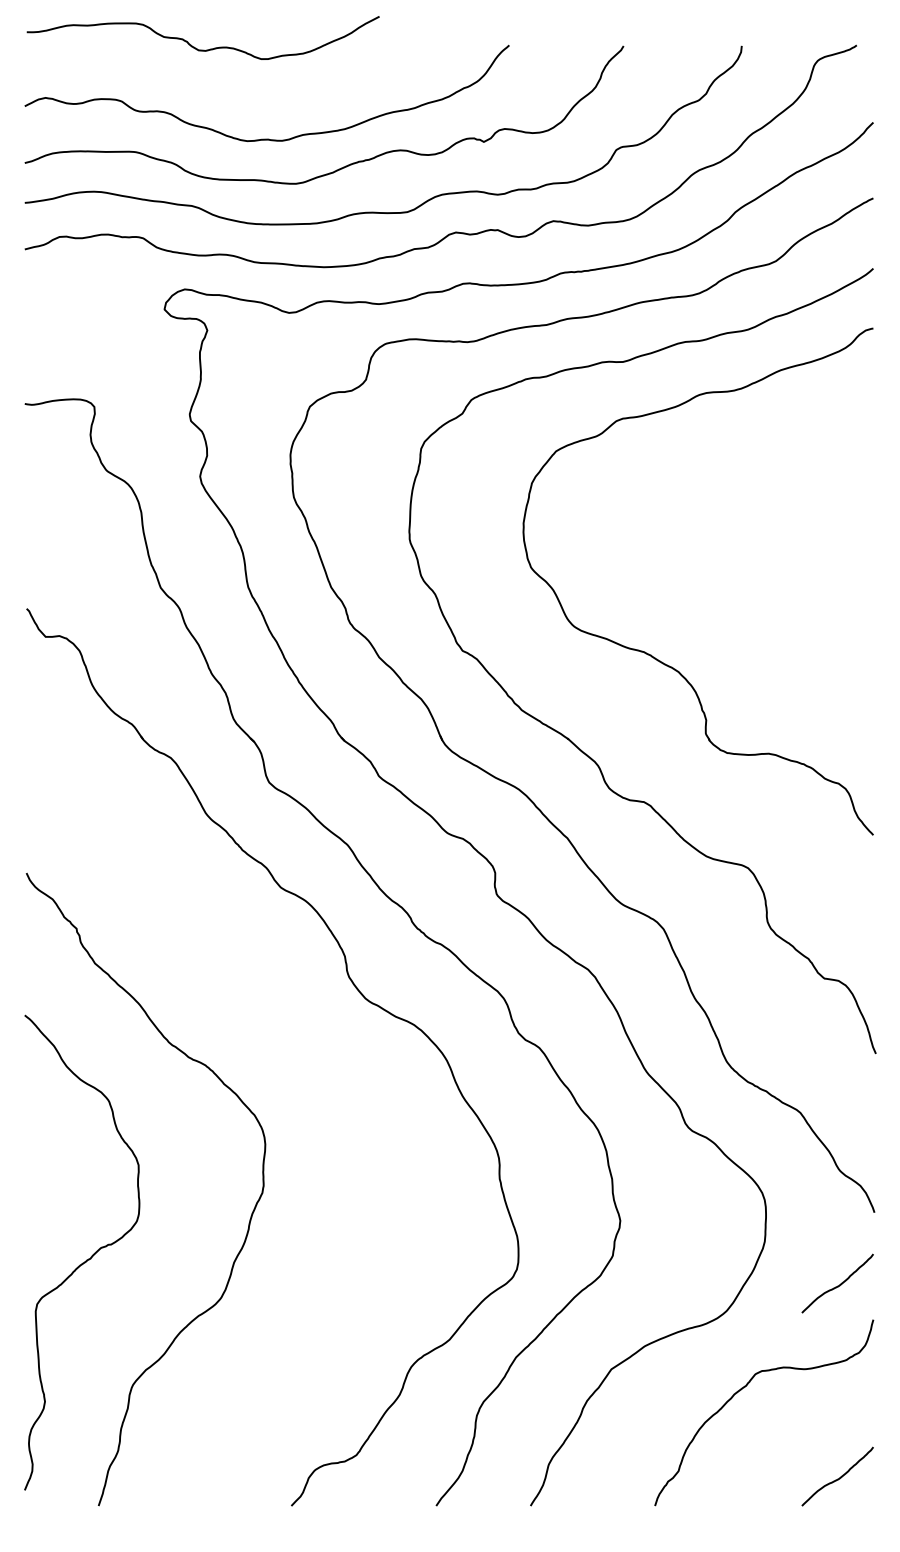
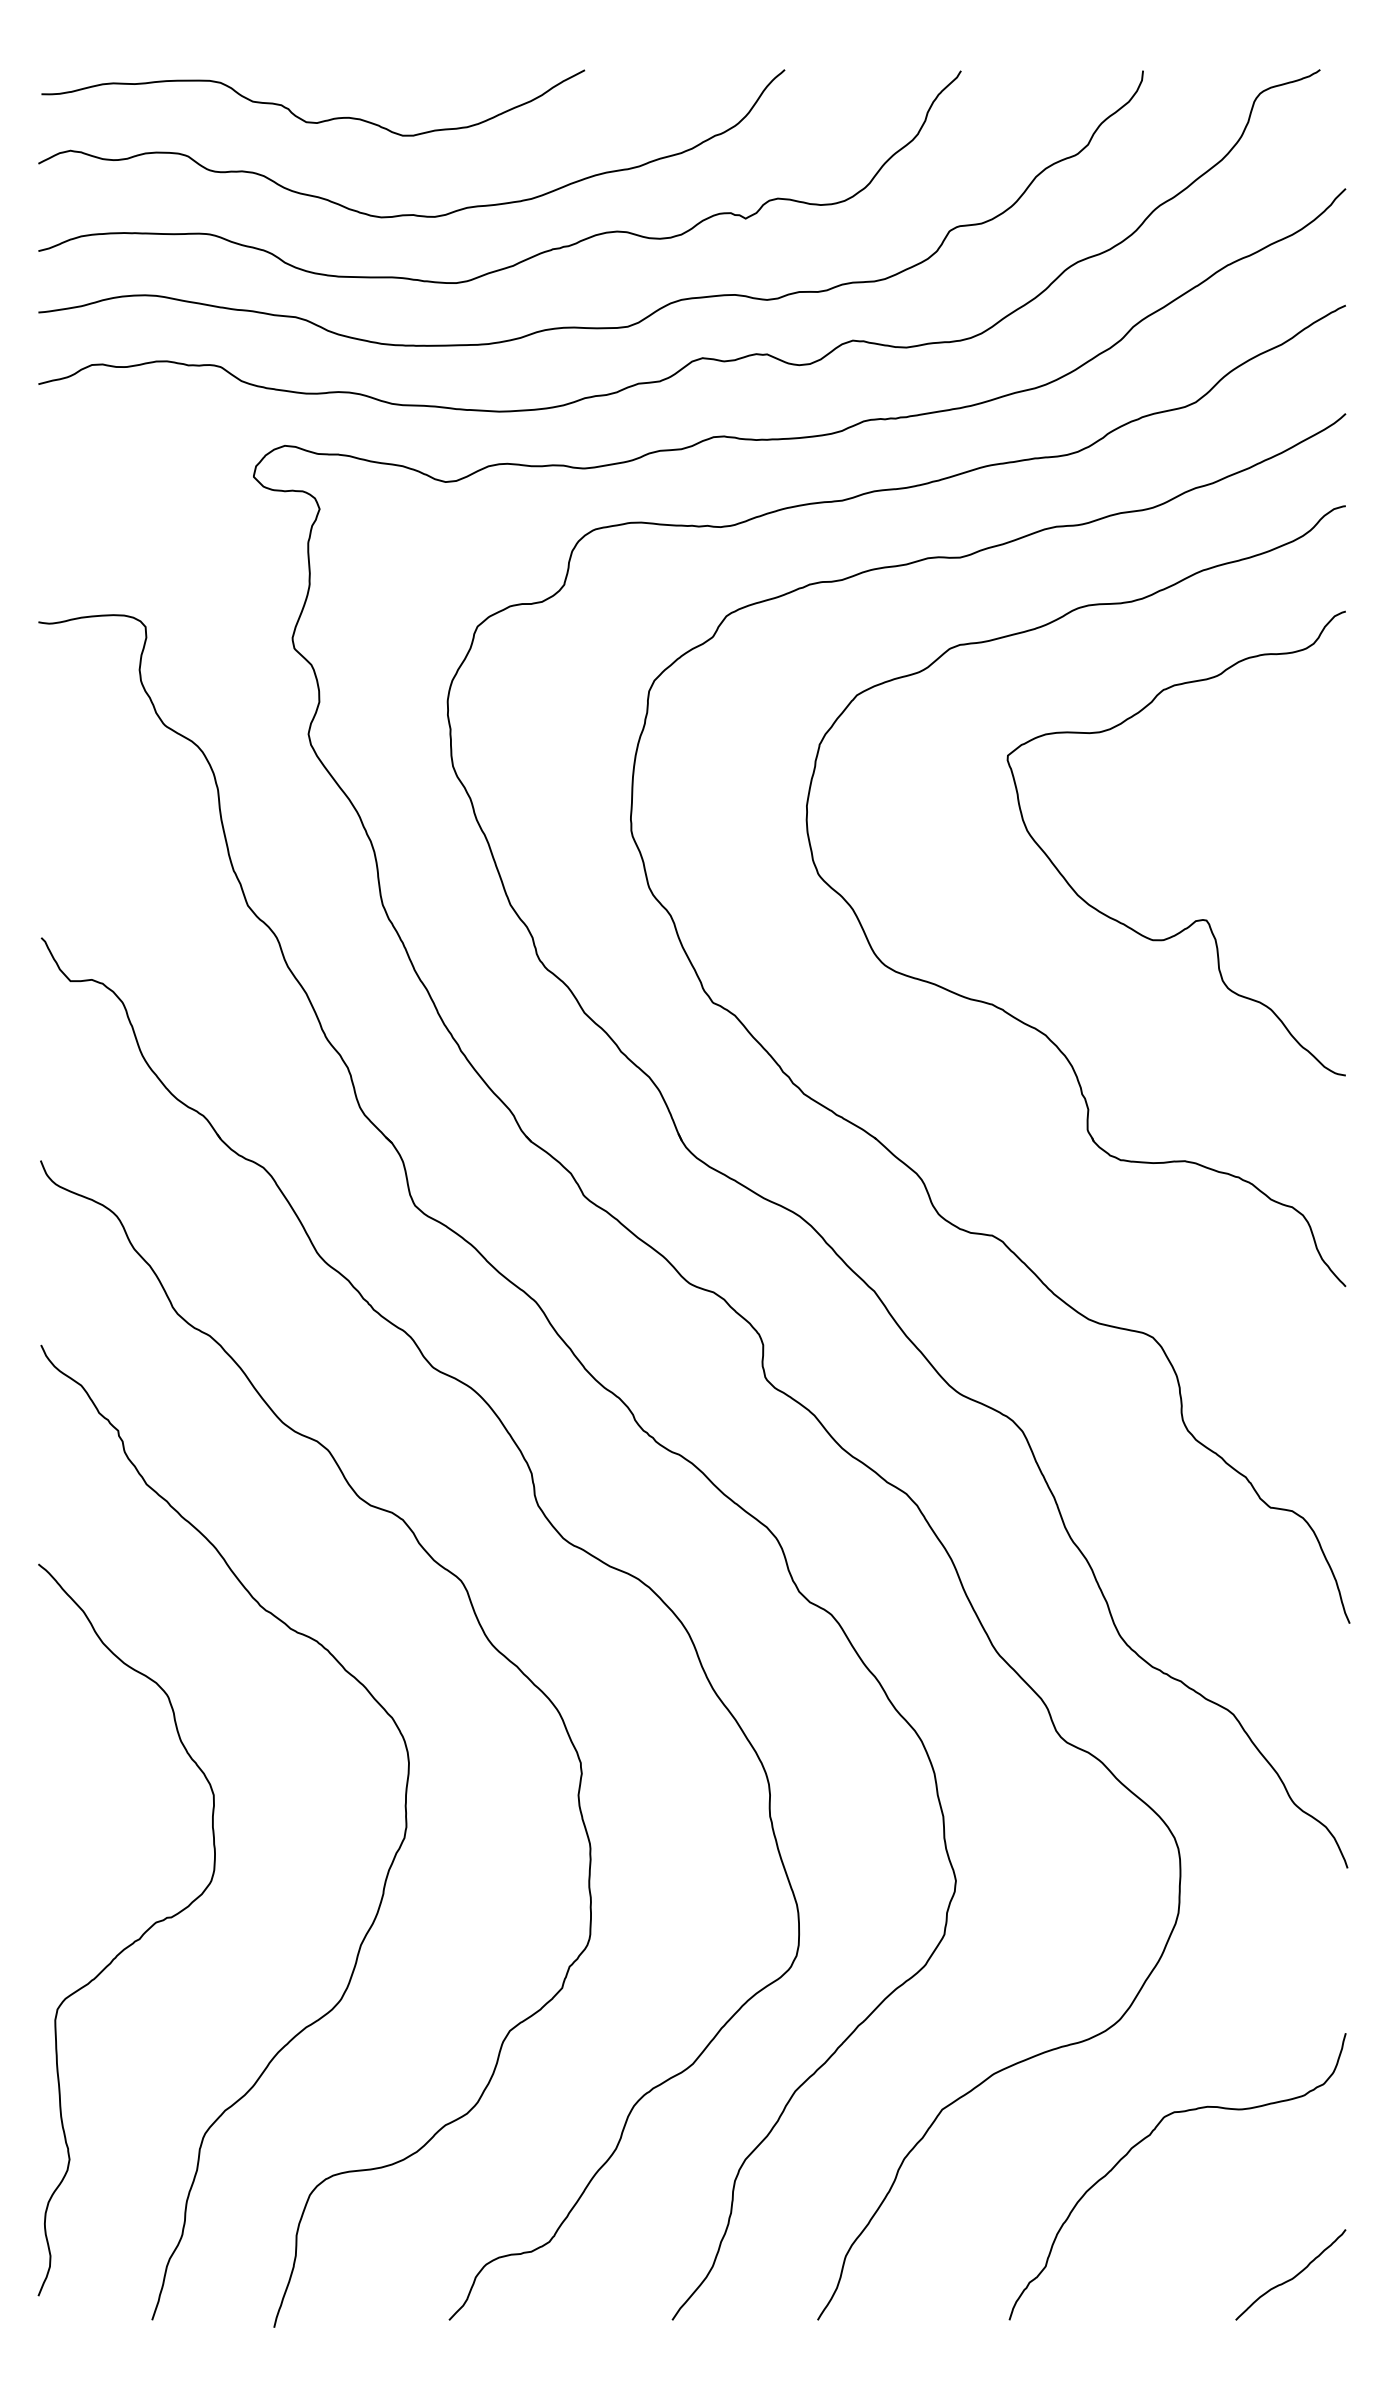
curve: (202, 49) -> (312, 120), moved
curve: (777, 596) -> (1198, 918), added
curve: (315, 1064) -> (486, 1639), added
curve: (837, 1285) -> (1290, 1980), removed

